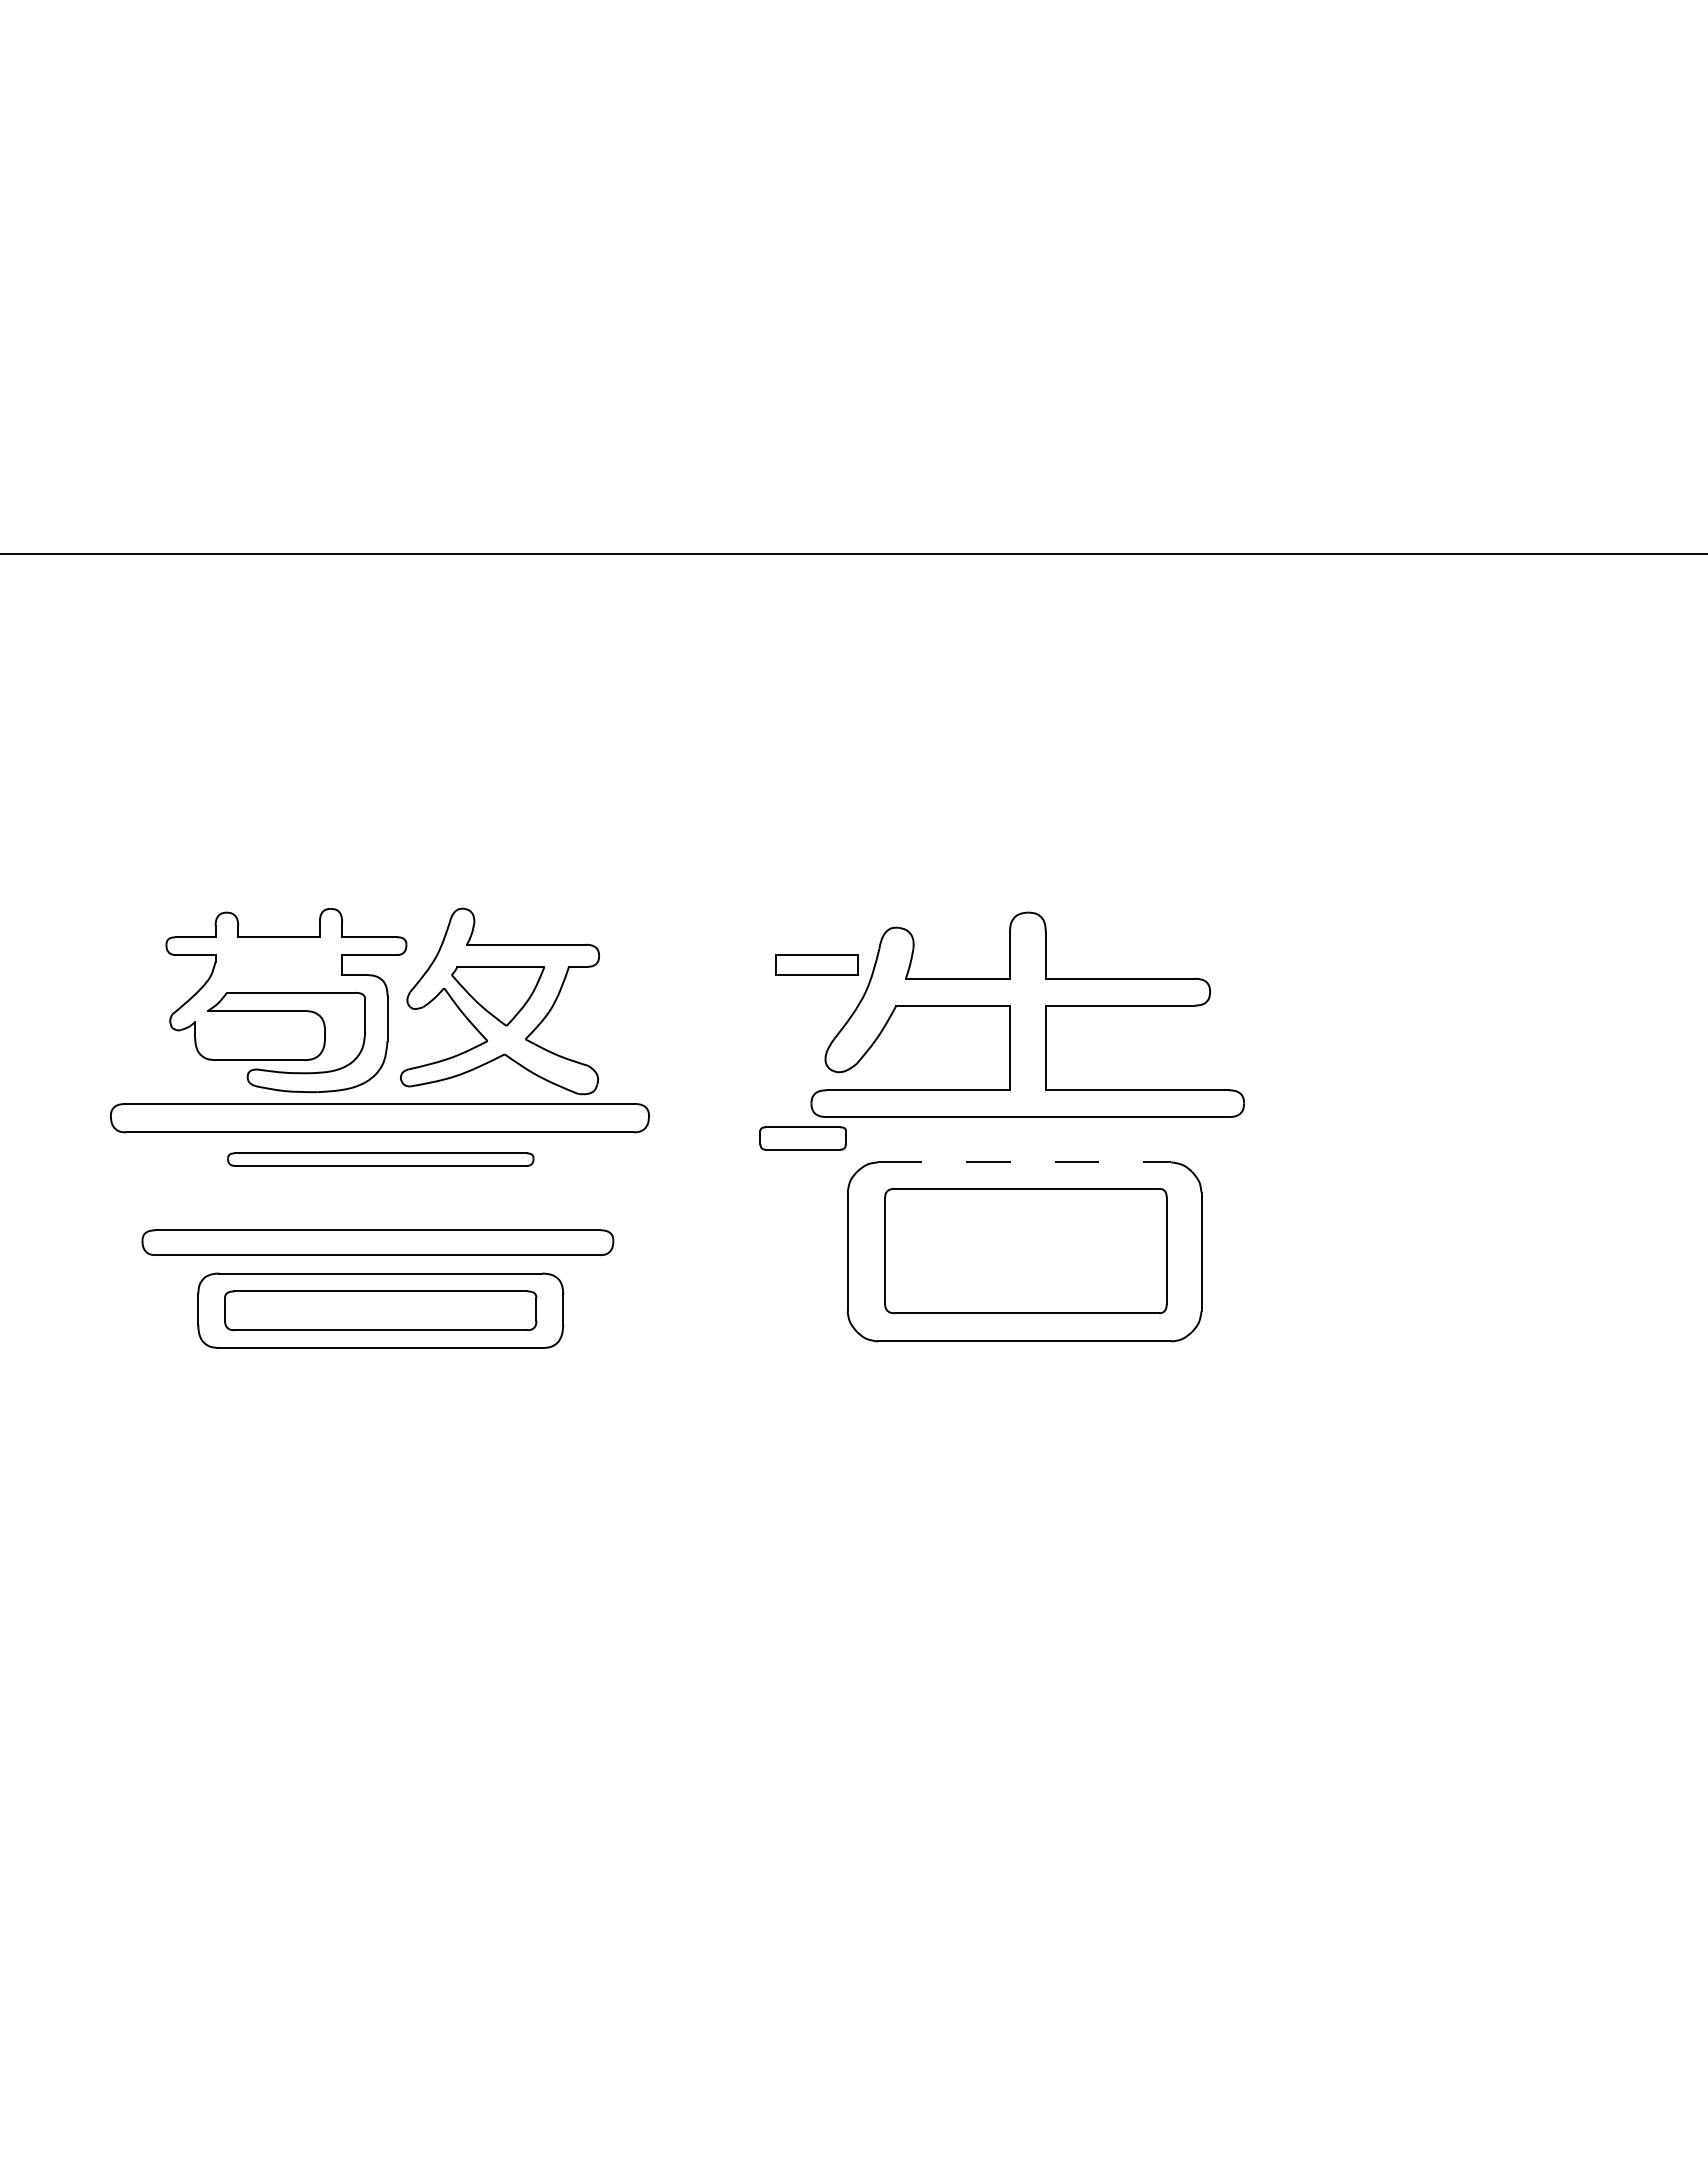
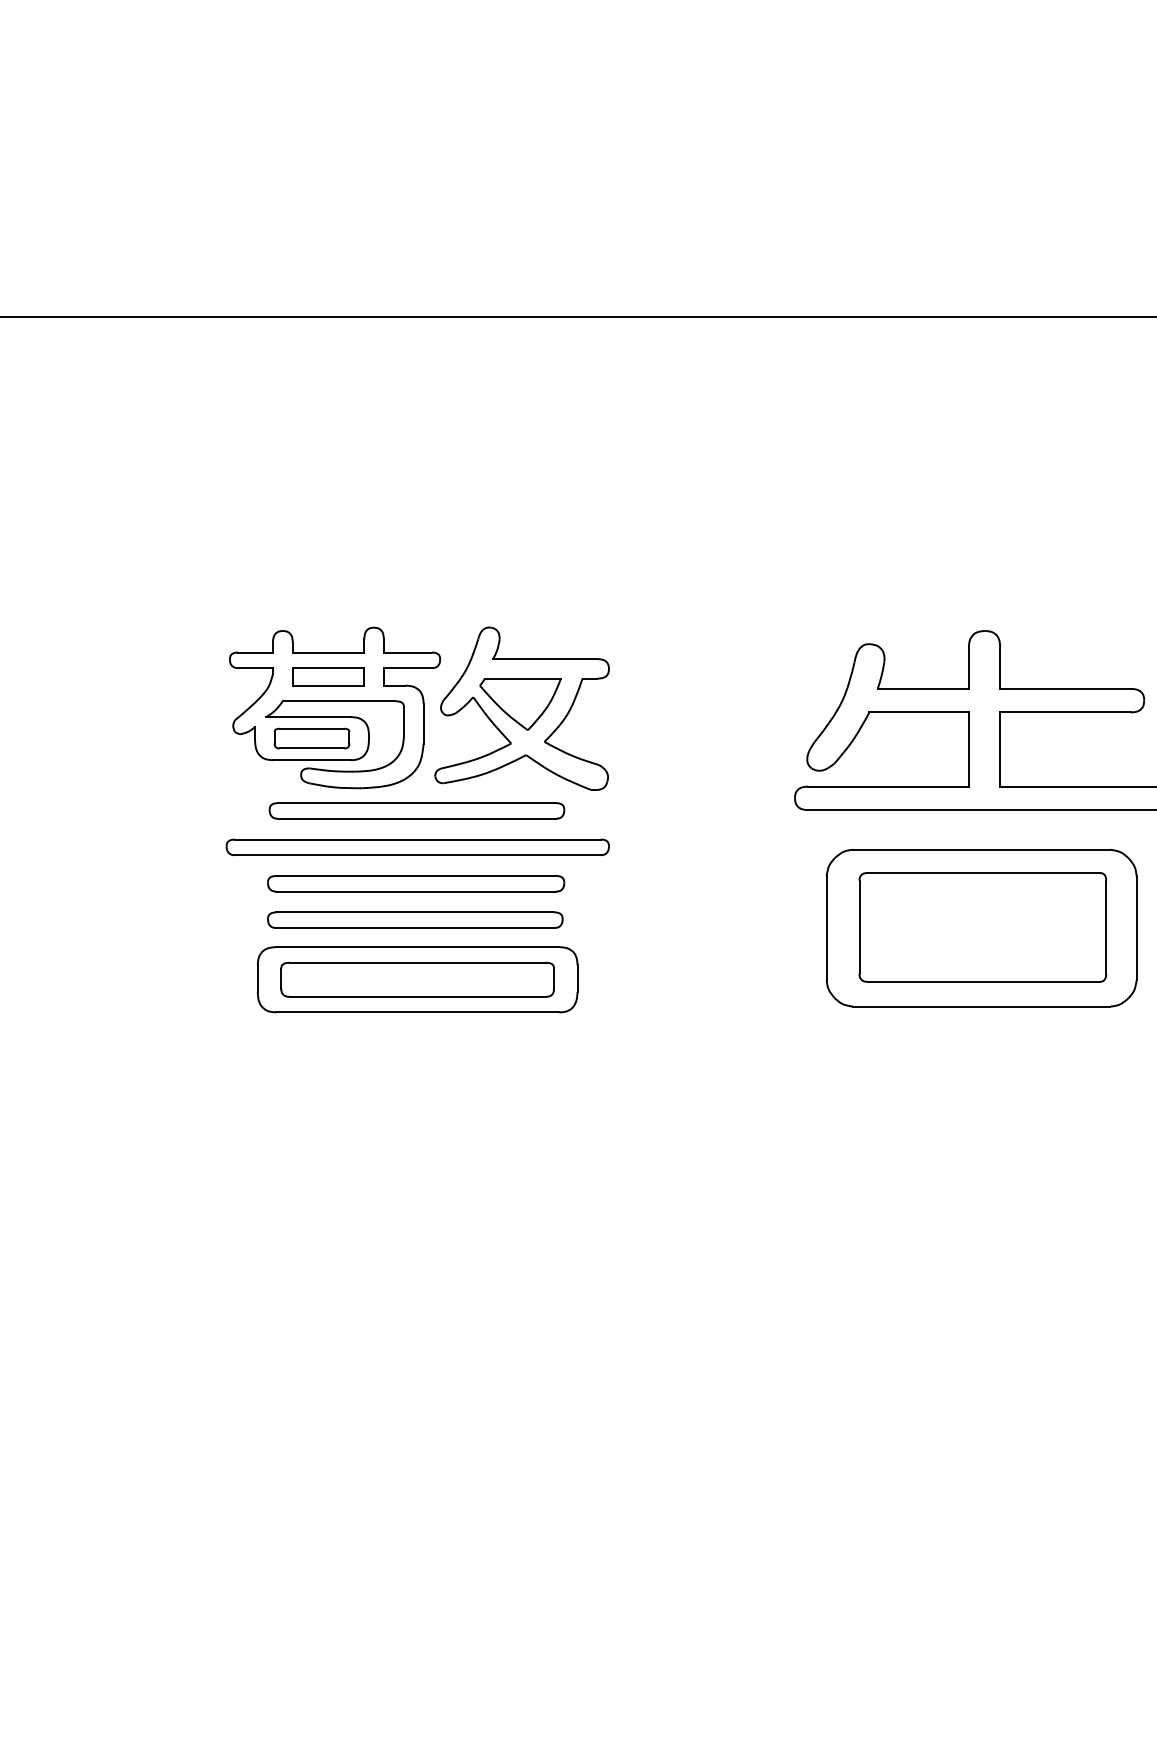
part: (816, 964) -> (328, 676), moved
part: (379, 1117) -> (416, 810), size x0.62
part: (802, 1138) -> (311, 738), moved
part: (380, 1159) -> (417, 847), size x1.43
line: (1024, 1162) -> (981, 849), dashed -> solid
part: (378, 1200) -> (415, 883), added
part: (378, 1242) -> (415, 919), size x0.71

